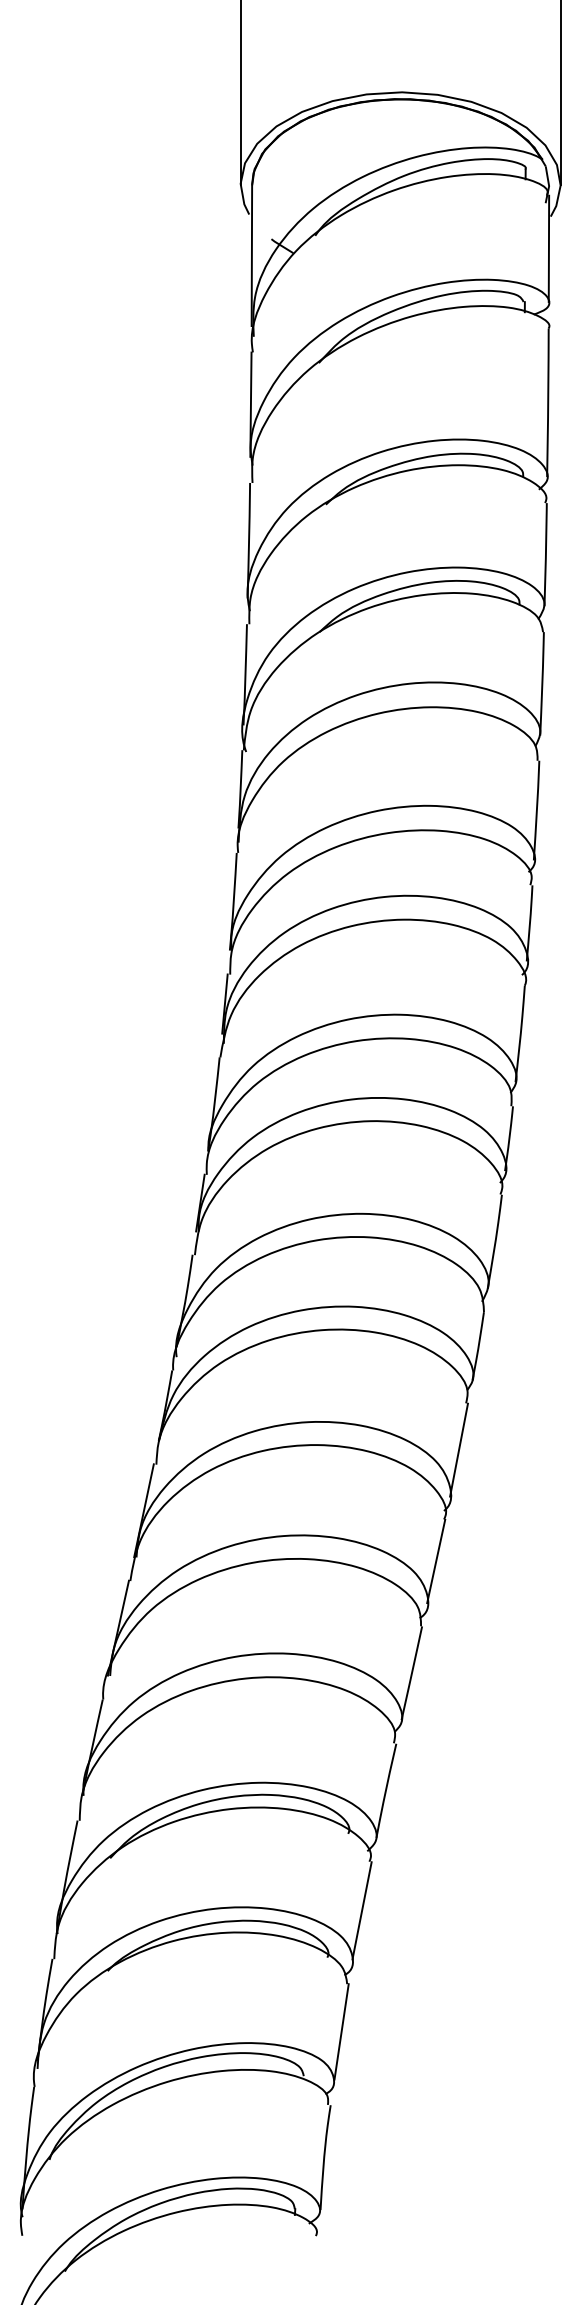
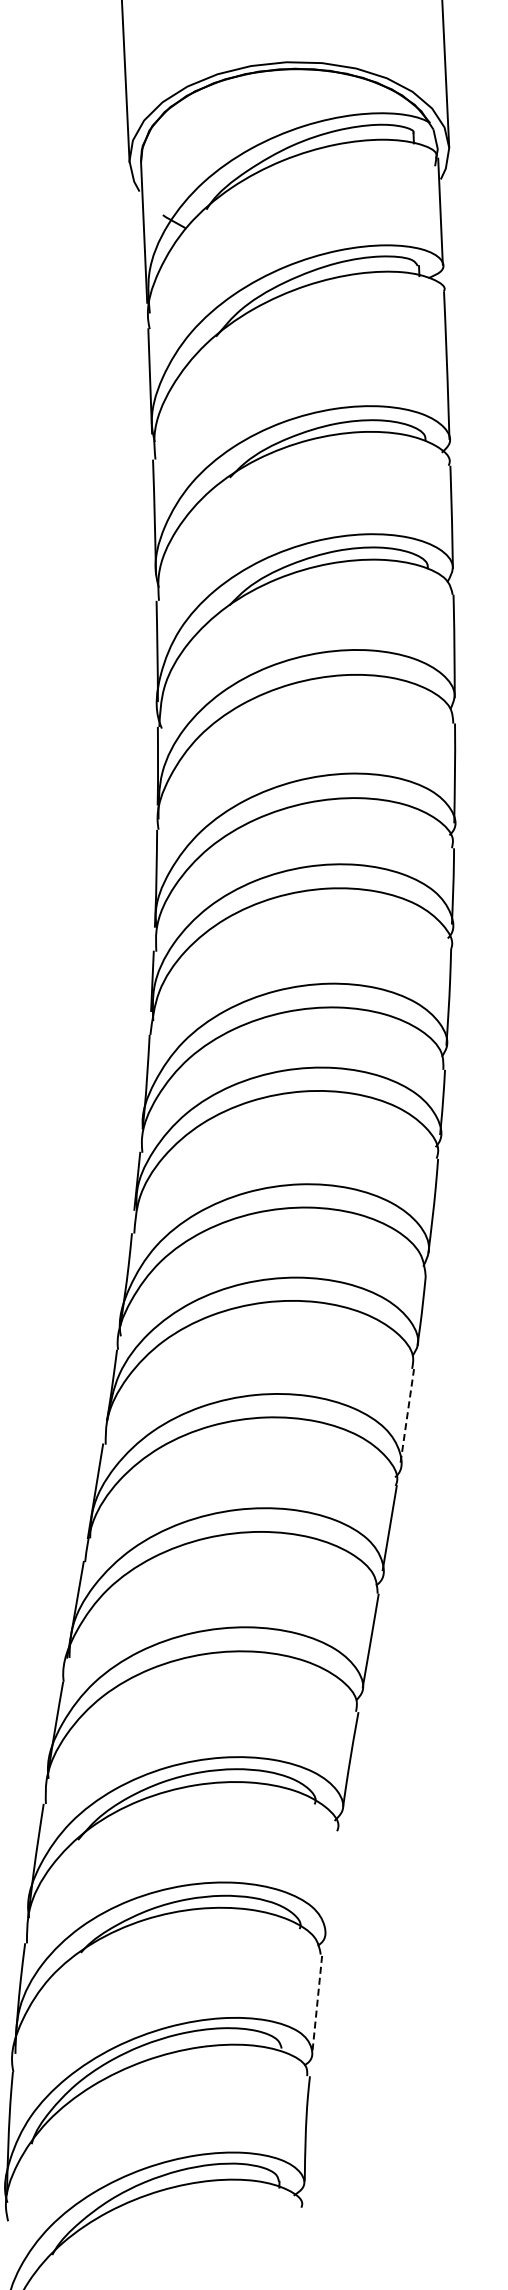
line: (459, 1449) -> (407, 1415), solid -> dashed
line: (361, 1910) -> (331, 1880), removed
line: (341, 2031) -> (317, 2002), solid -> dashed

